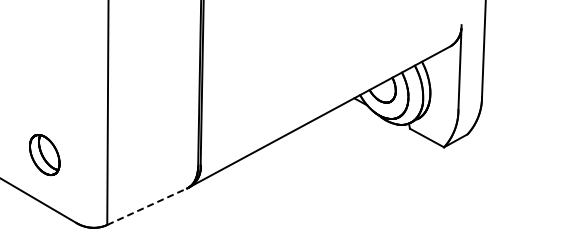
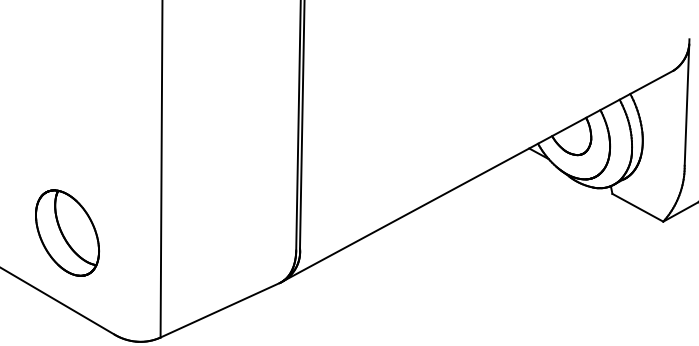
part: (44, 154) -> (66, 232), size x1.43
line: (147, 206) -> (220, 309), dashed -> solid

